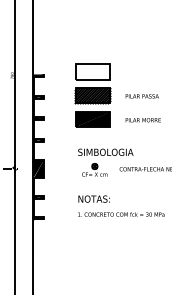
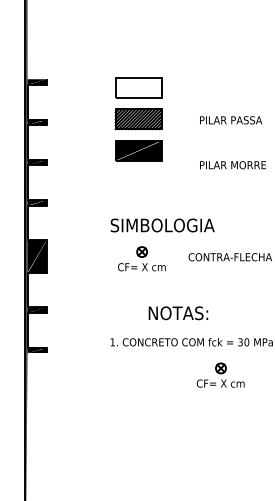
part: (92, 95) -> (137, 118), size x0.7
text: (93, 198) -> (177, 312), moved
part: (136, 231) -> (220, 374), added

